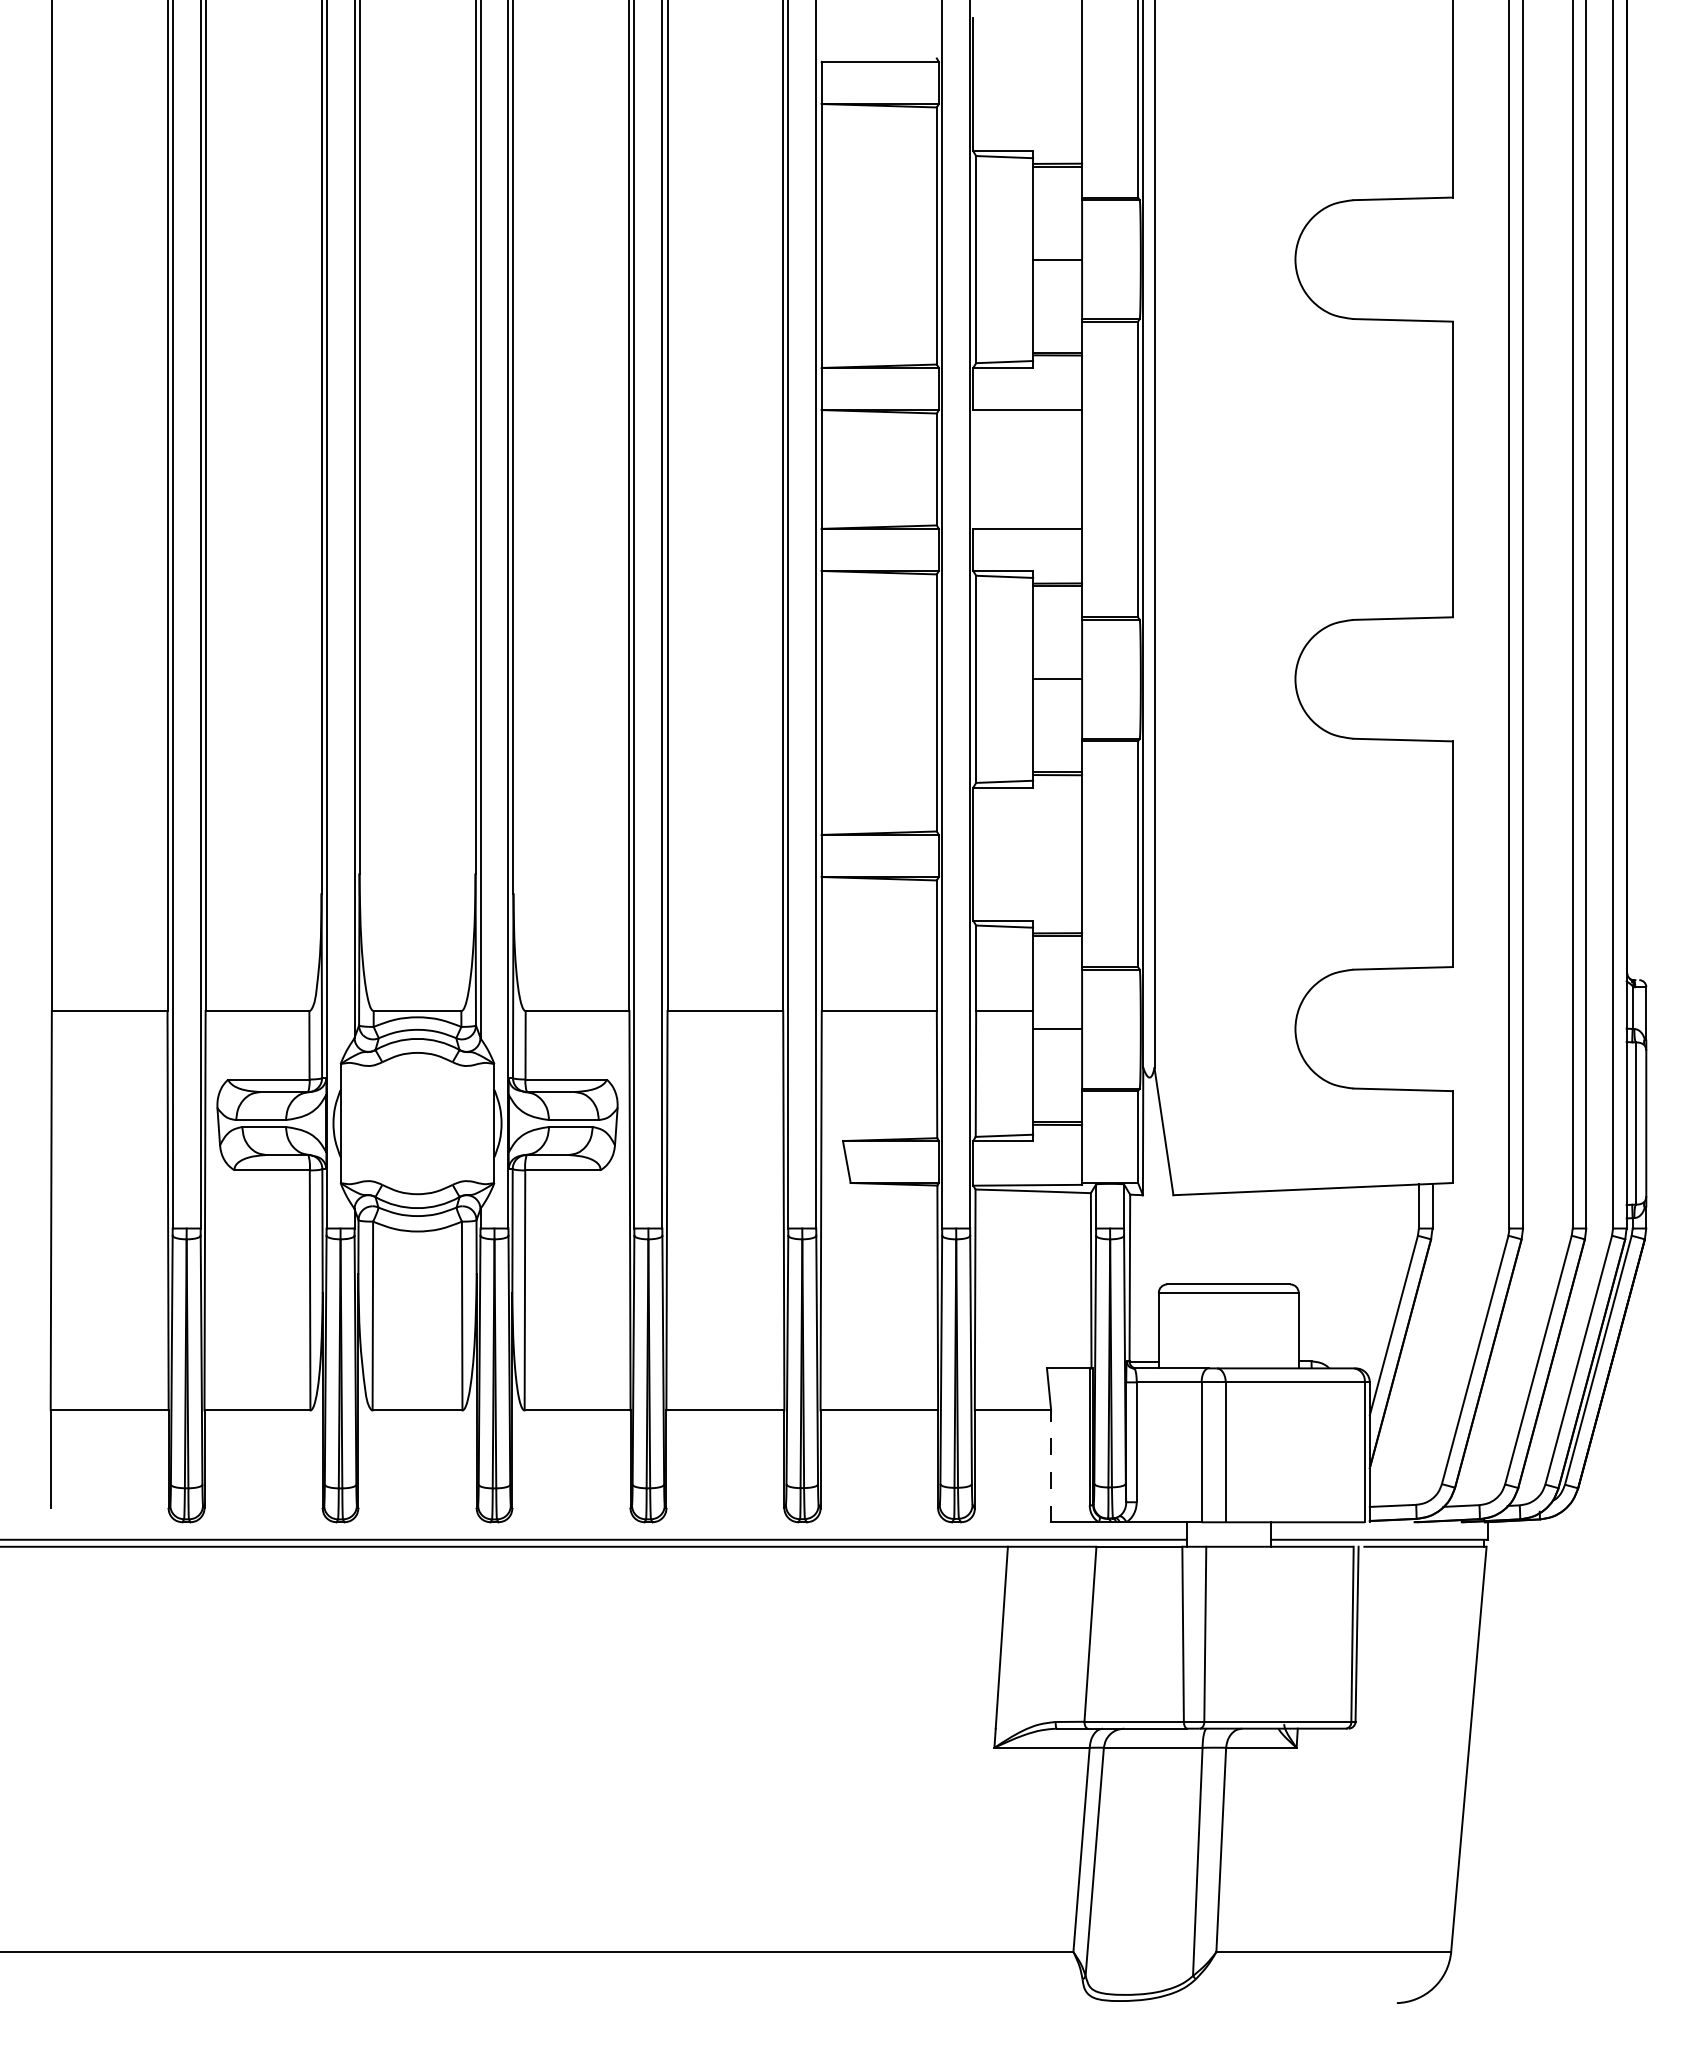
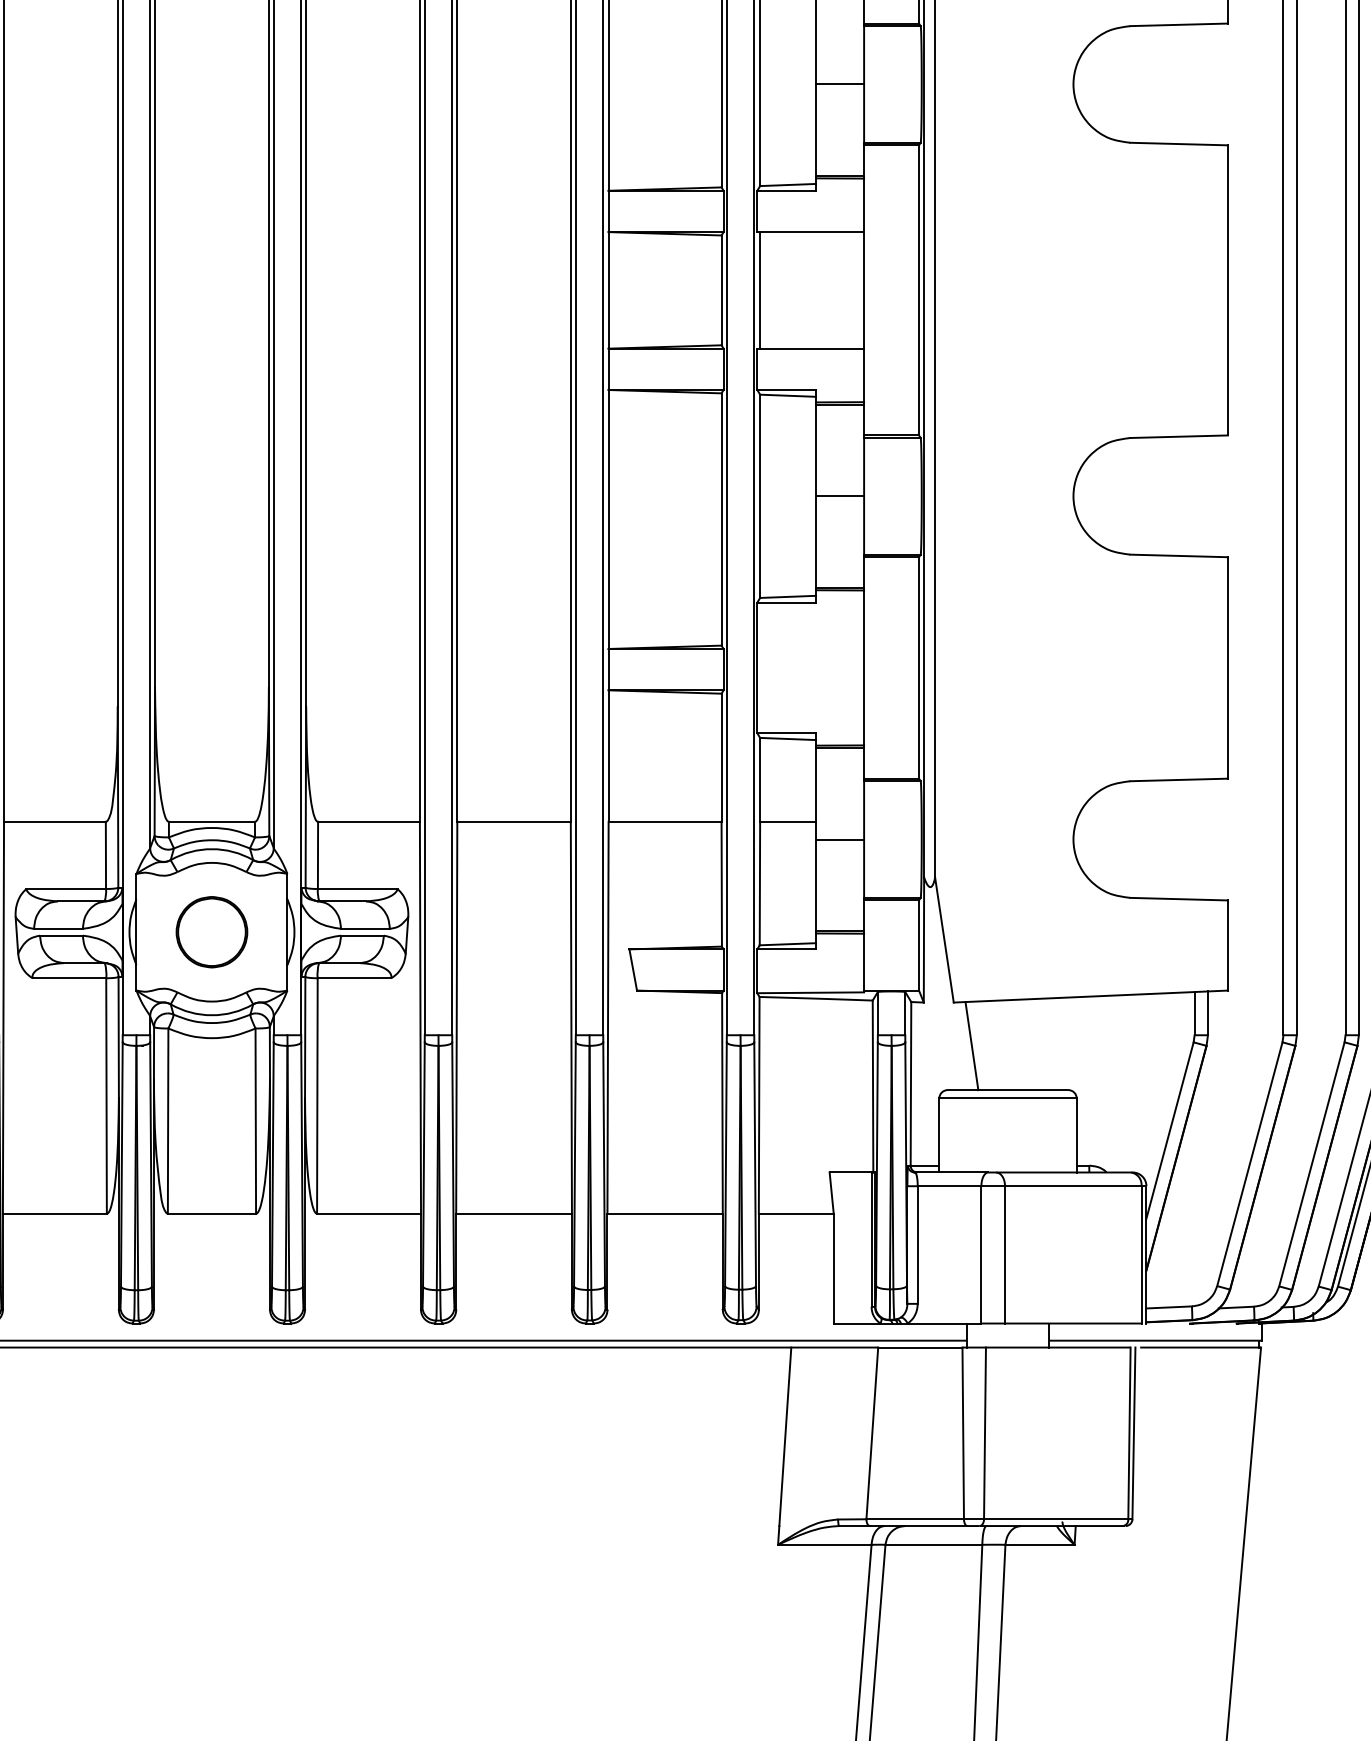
line: (976, 469) -> (760, 290), added
part: (417, 1123) -> (211, 932), added
line: (1191, 1239) -> (971, 1046), added
line: (1051, 1466) -> (834, 1268), dashed -> solid

